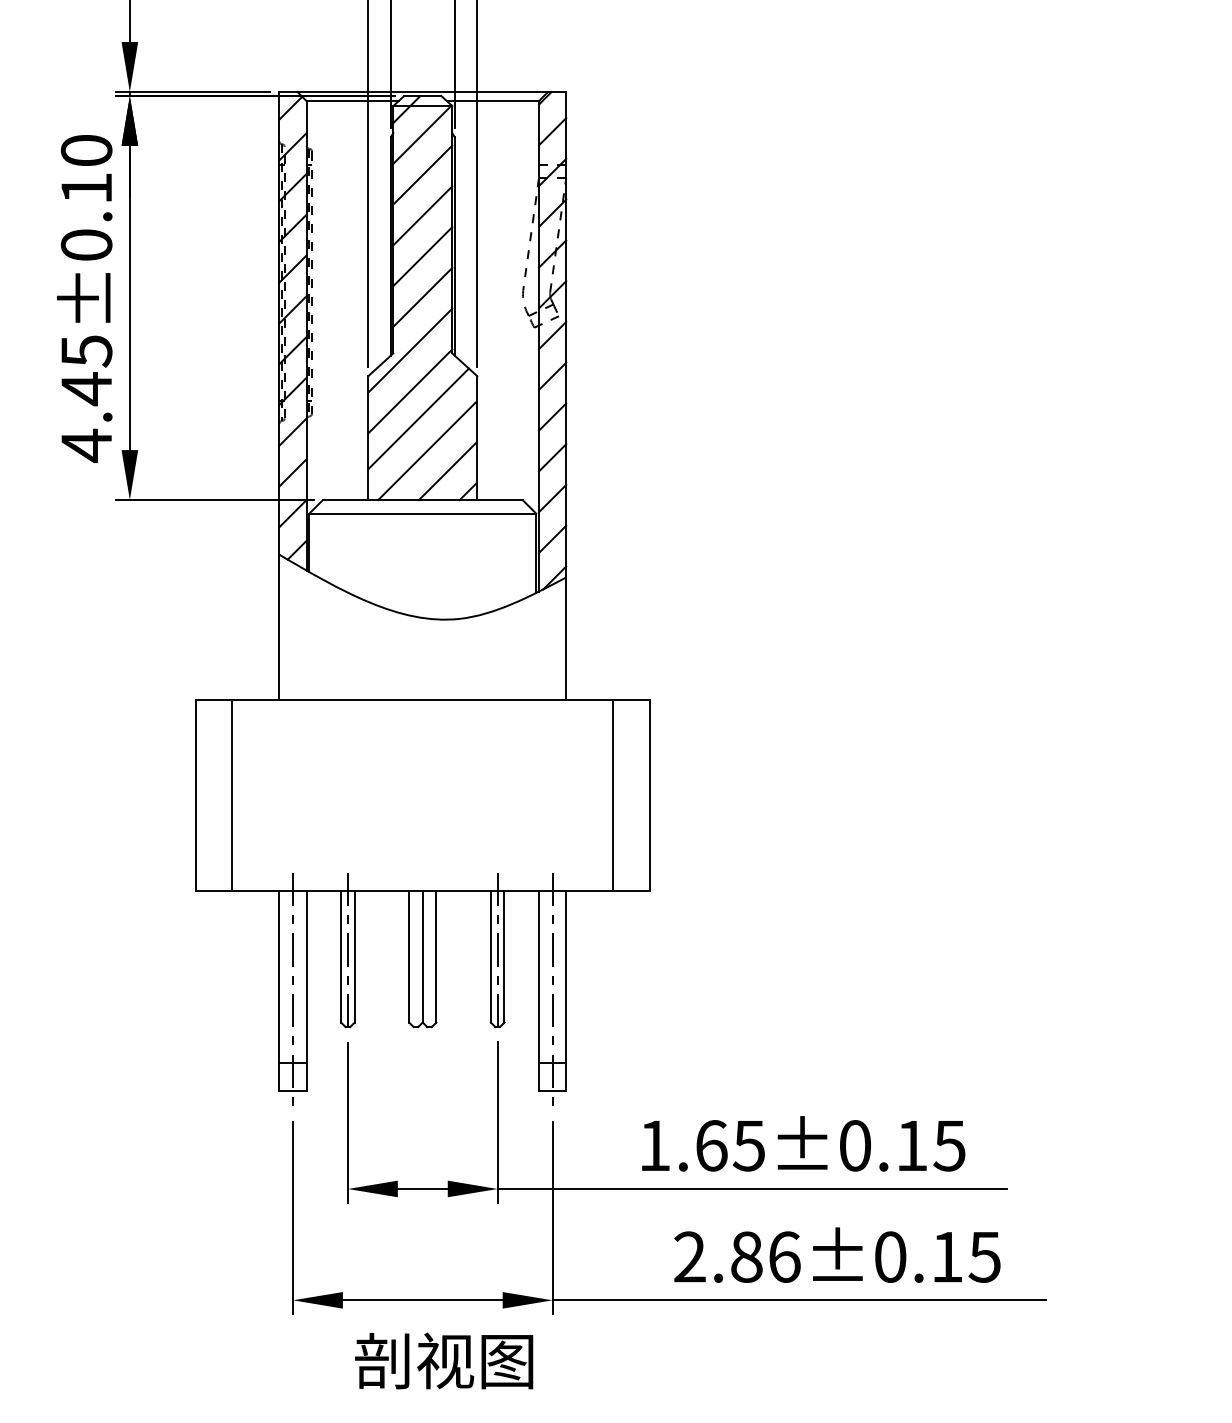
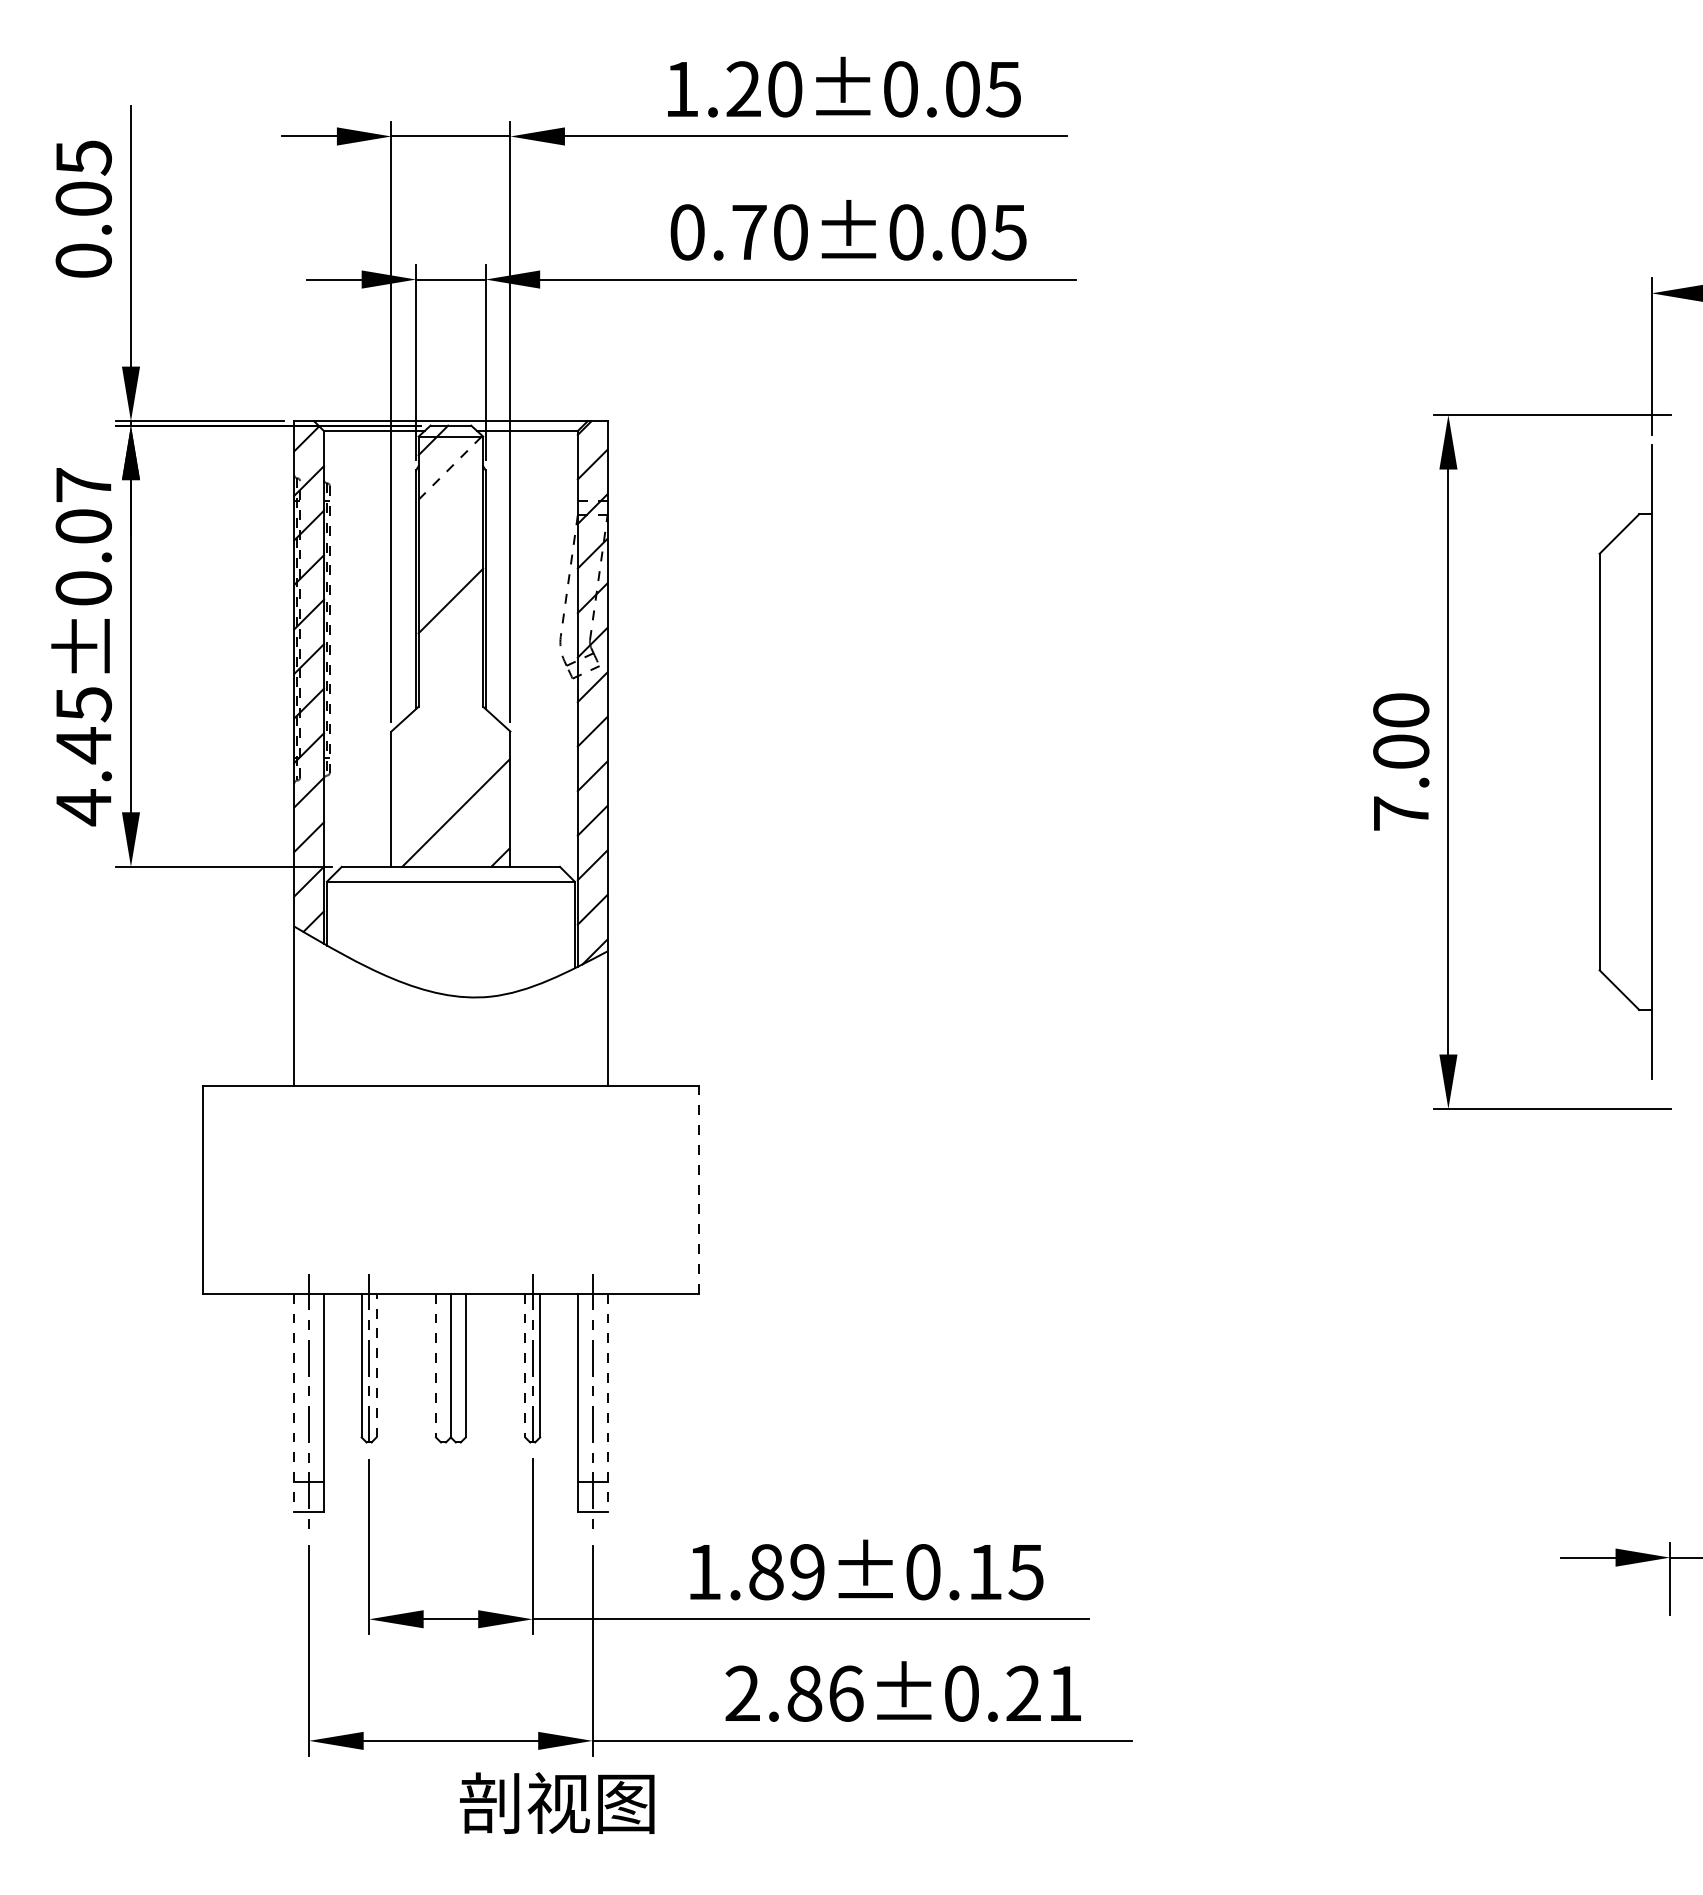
line: (422, 134) -> (450, 467), solid -> dashed
text: (86, 169) -> (83, 505), 4.45±0.10 -> 4.45±0.07
line: (422, 174) -> (450, 511), removed
line: (422, 215) -> (450, 556), removed
line: (422, 297) -> (450, 645), removed
line: (410, 350) -> (437, 703), removed
line: (410, 391) -> (437, 748), removed
line: (418, 419) -> (446, 778), removed
line: (447, 470) -> (477, 834), removed
line: (231, 795) -> (242, 1189), removed
line: (613, 795) -> (659, 1189), removed
line: (649, 795) -> (698, 1189), solid -> dashed
line: (354, 956) -> (376, 1365), solid -> dashed
line: (409, 956) -> (436, 1365), solid -> dashed
line: (491, 956) -> (525, 1365), solid -> dashed
line: (279, 991) -> (294, 1403), solid -> dashed
line: (566, 991) -> (607, 1403), solid -> dashed
text: (730, 1146) -> (786, 1572), 1.65±0.15 -> 1.89±0.15
text: (965, 1256) -> (1043, 1693), 2.86±0.15 -> 2.86±0.21
text: (444, 1360) -> (557, 1802), moved

